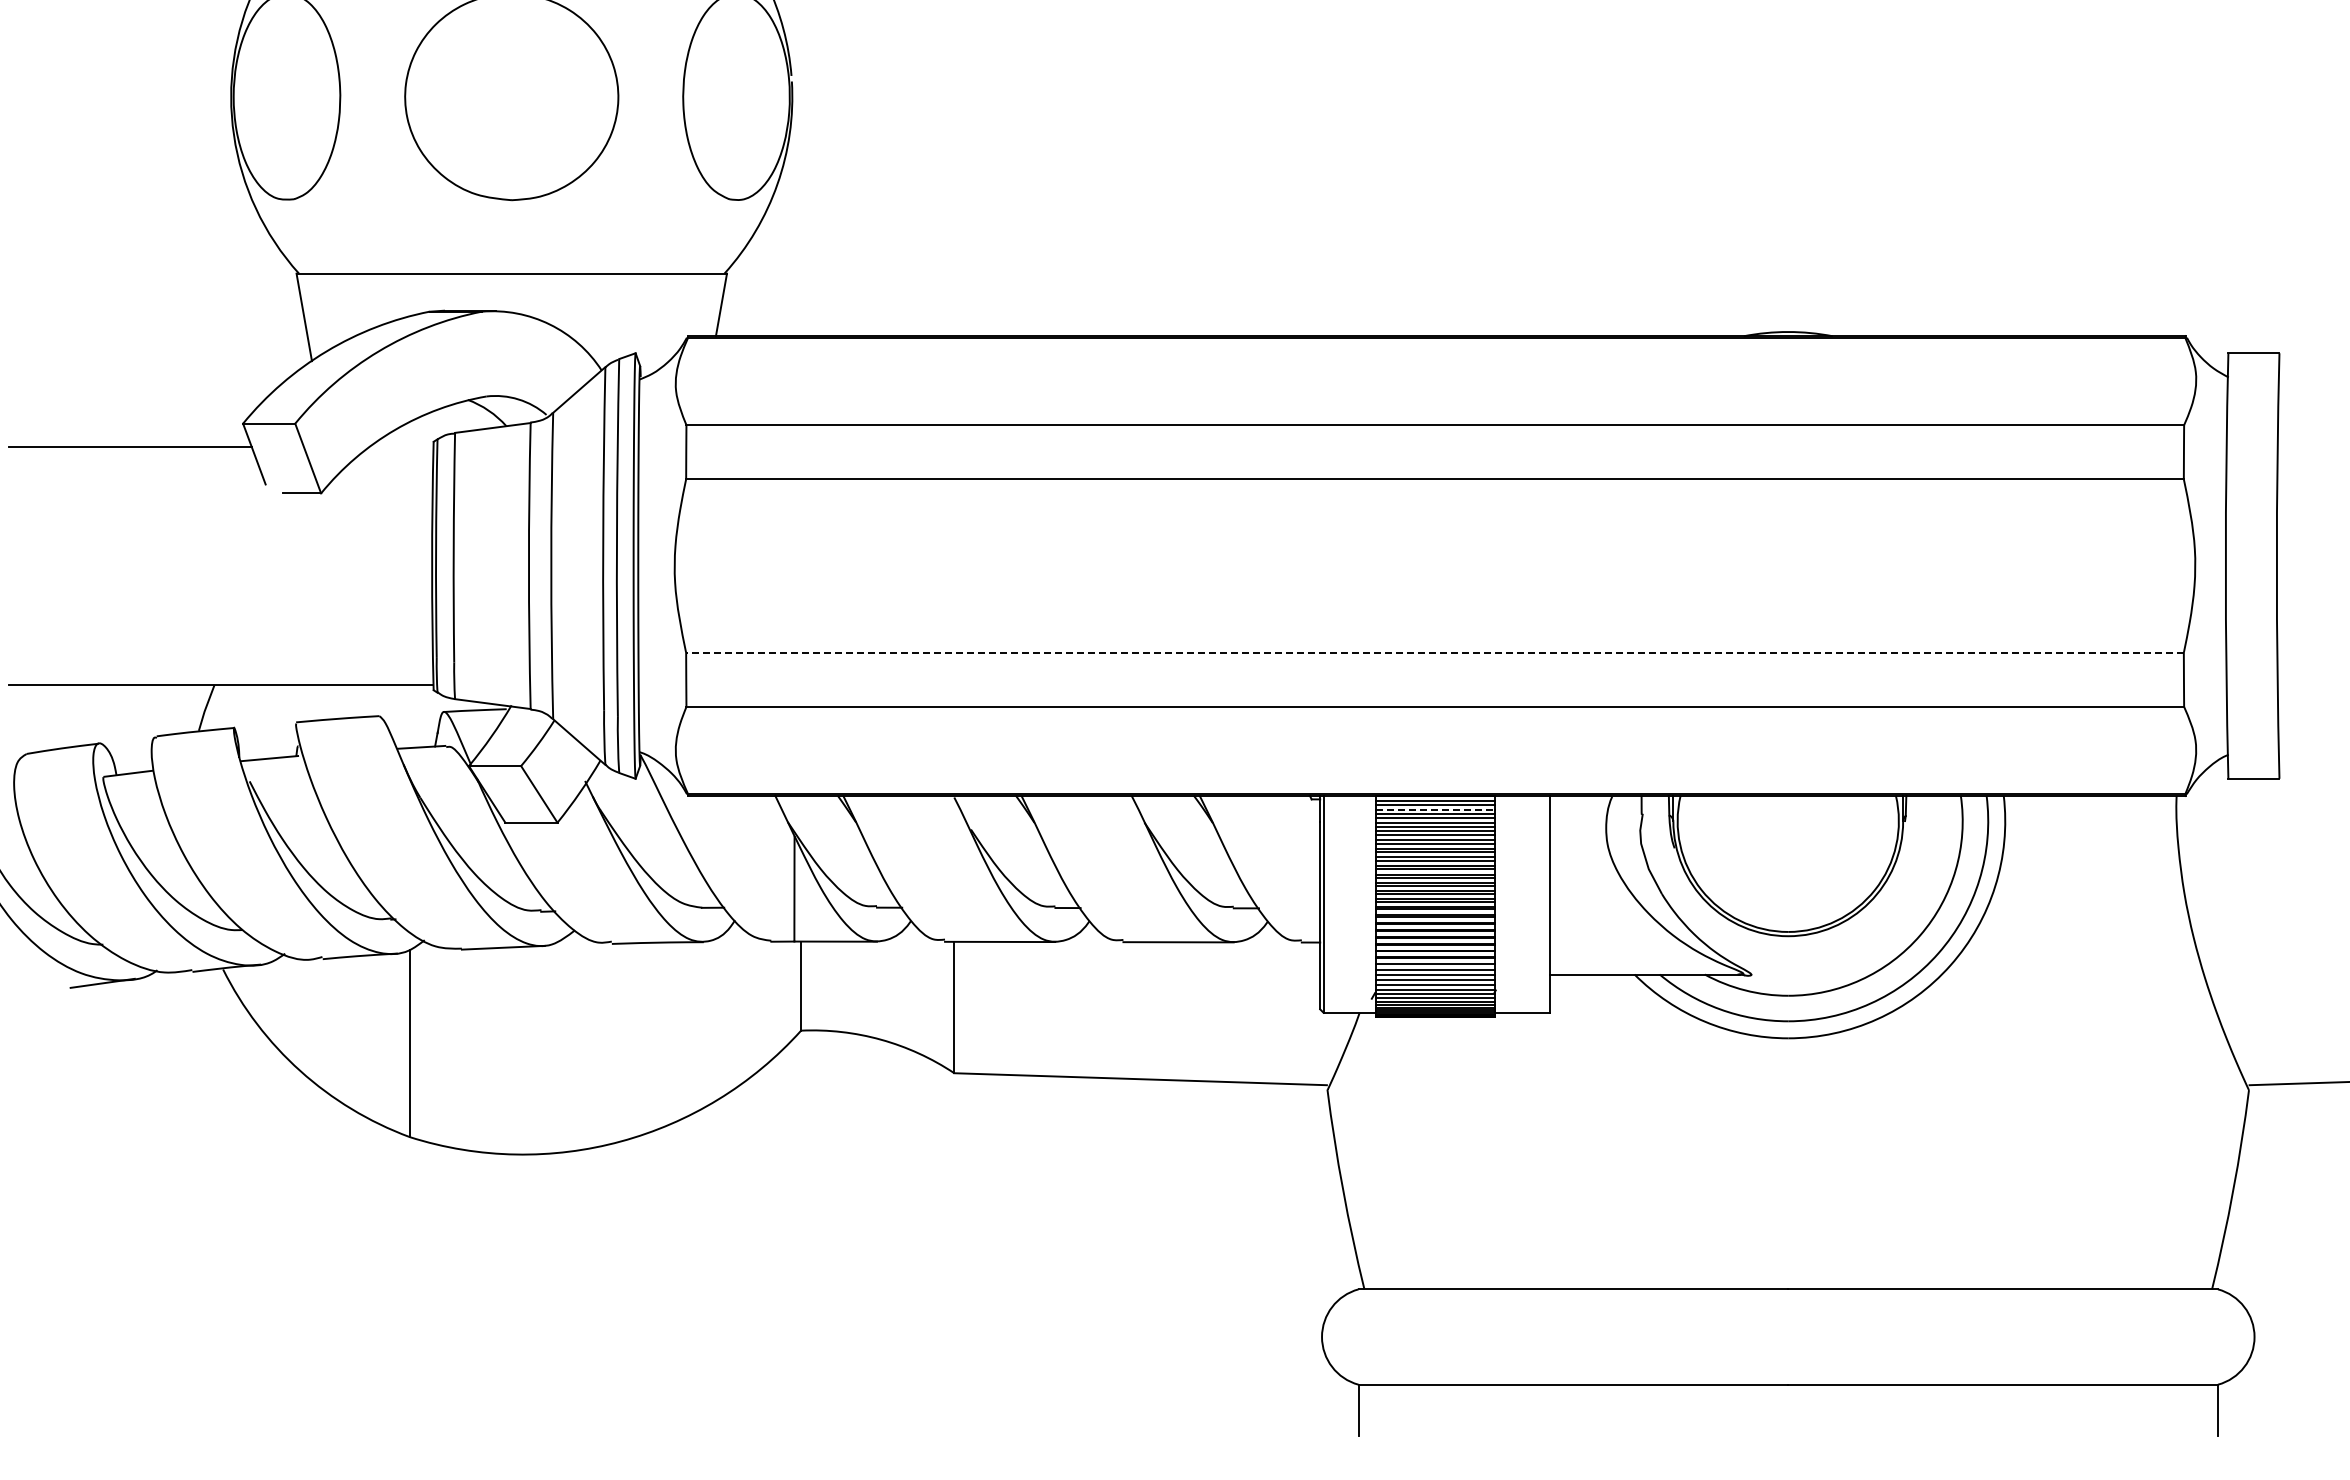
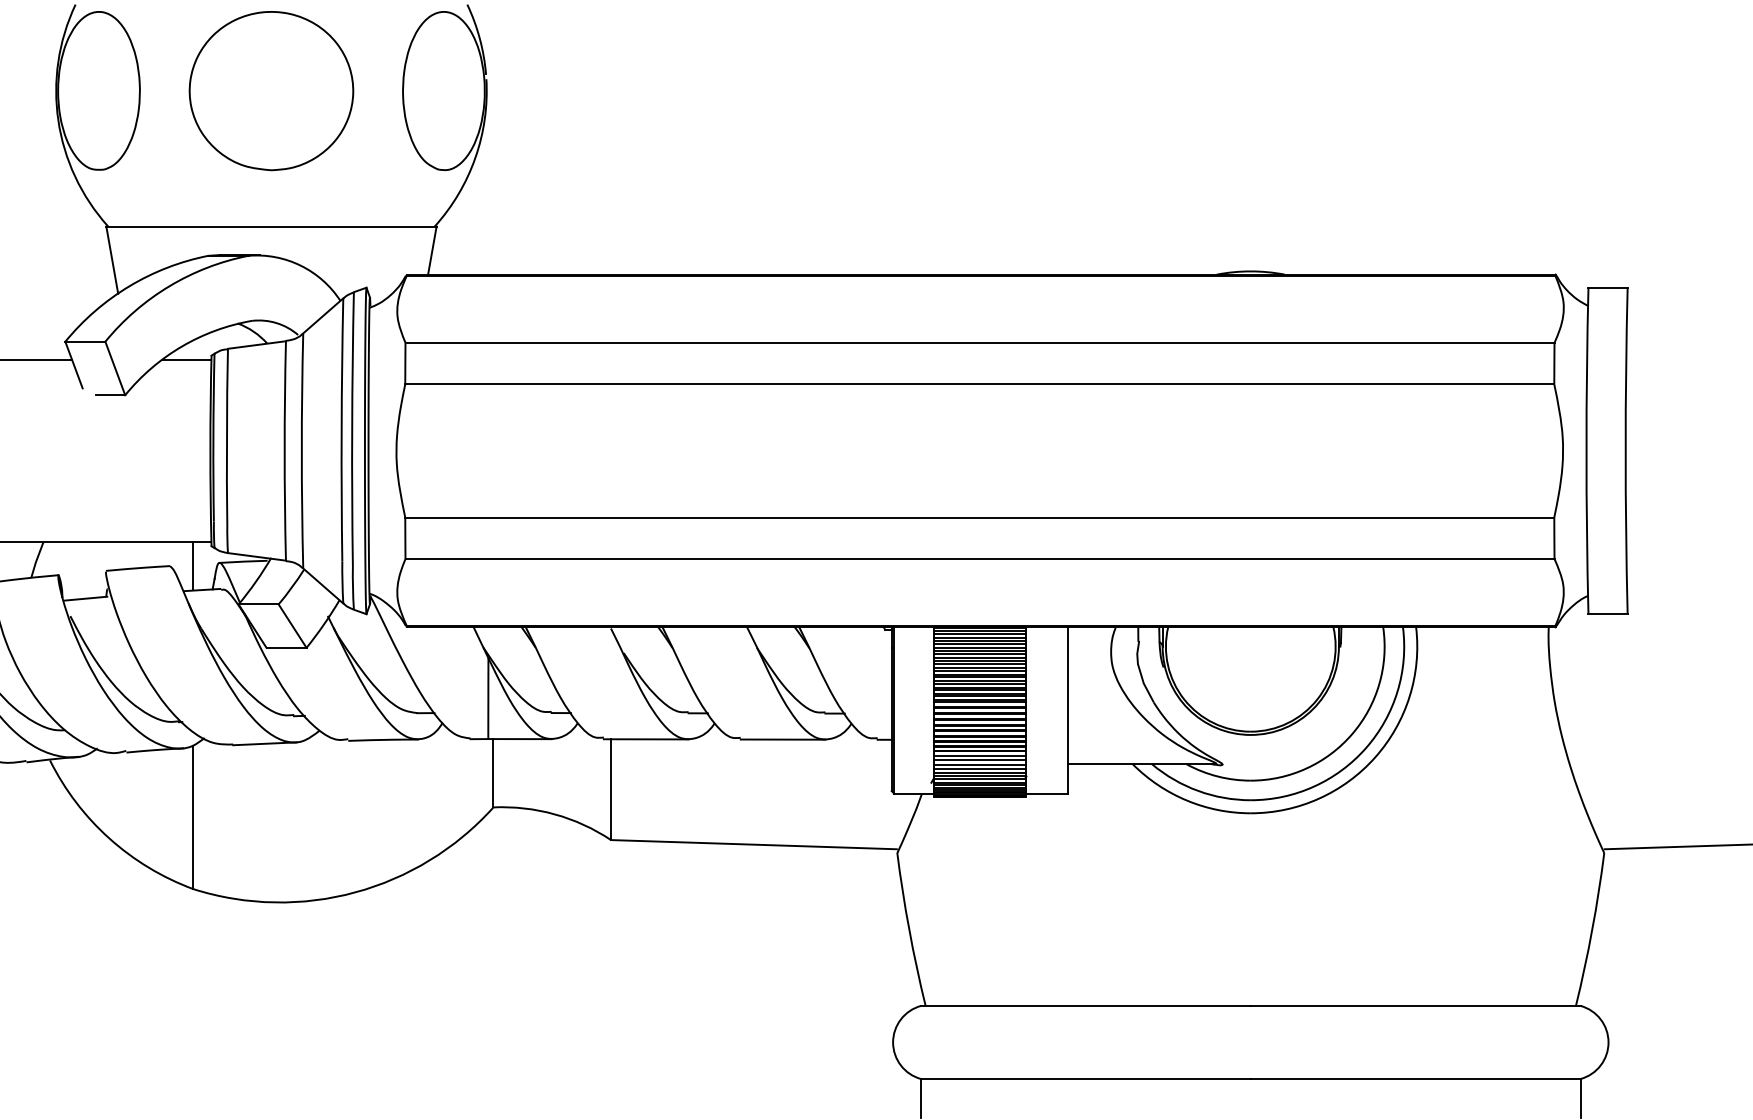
line: (401, 446) -> (186, 359), added
line: (1434, 652) -> (979, 517), dashed -> solid
line: (409, 716) -> (193, 566), added
line: (1435, 809) -> (980, 637), dashed -> solid

